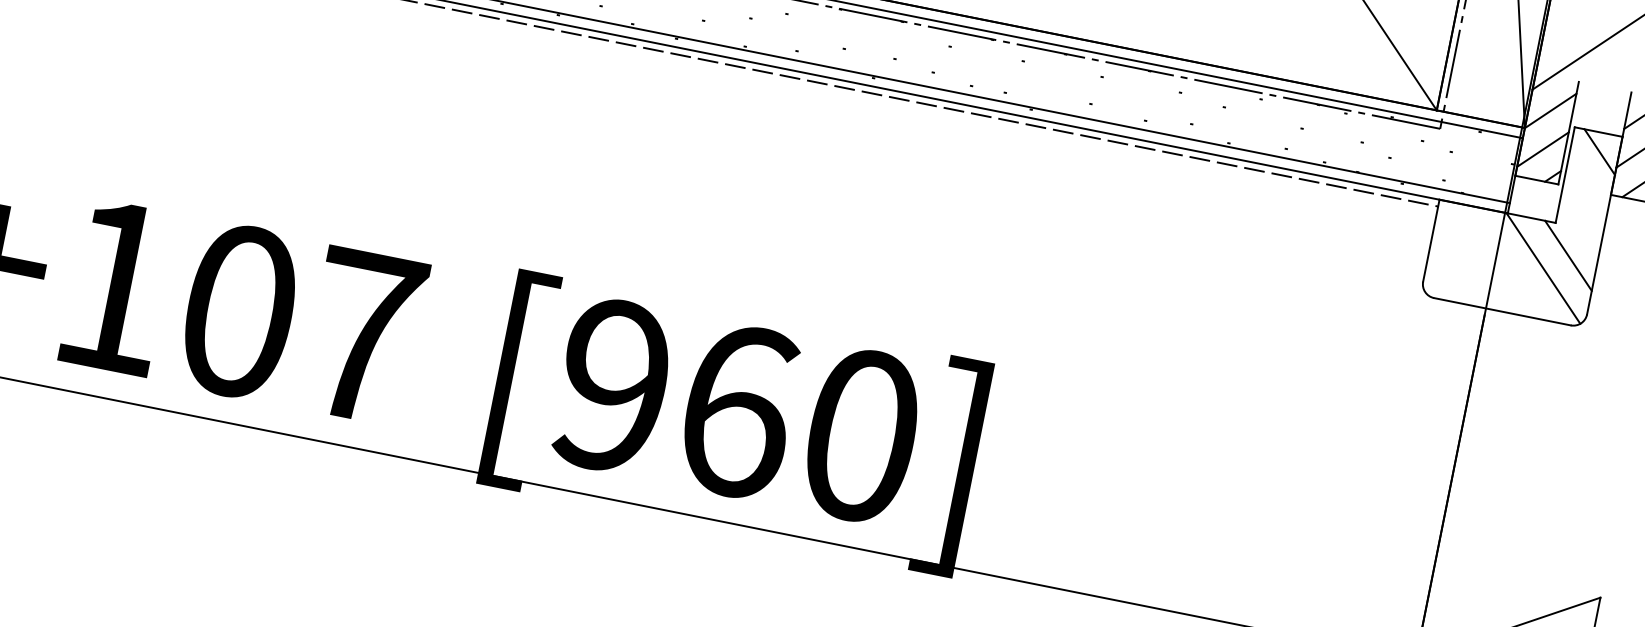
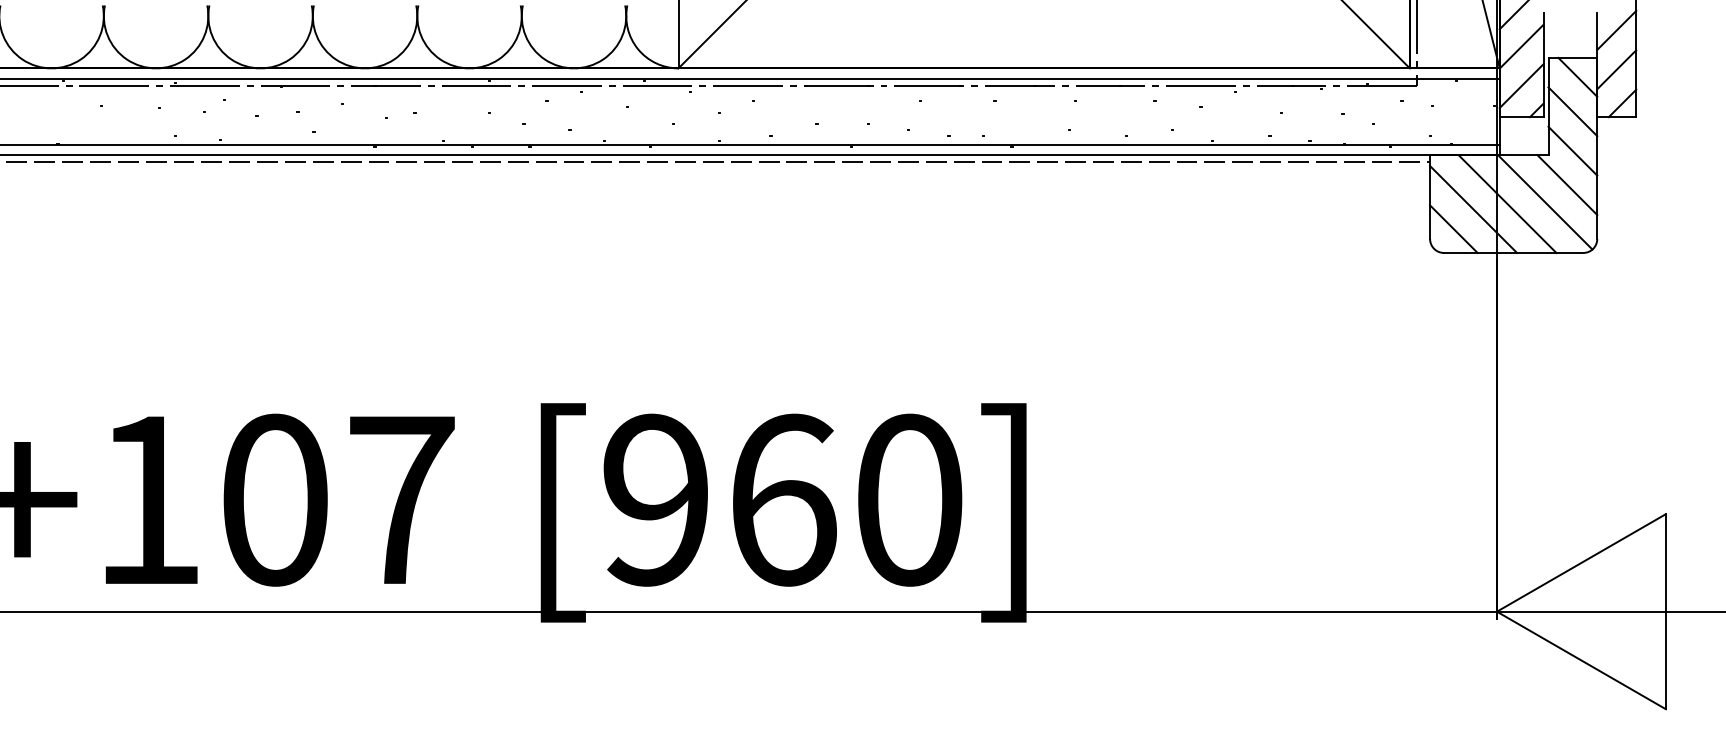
line: (1587, 184) -> (1572, 111), added
line: (1580, 222) -> (1572, 150), added
line: (1471, 261) -> (1473, 209), added
line: (1506, 262) -> (1507, 203), added
line: (1448, 275) -> (1453, 228), added

